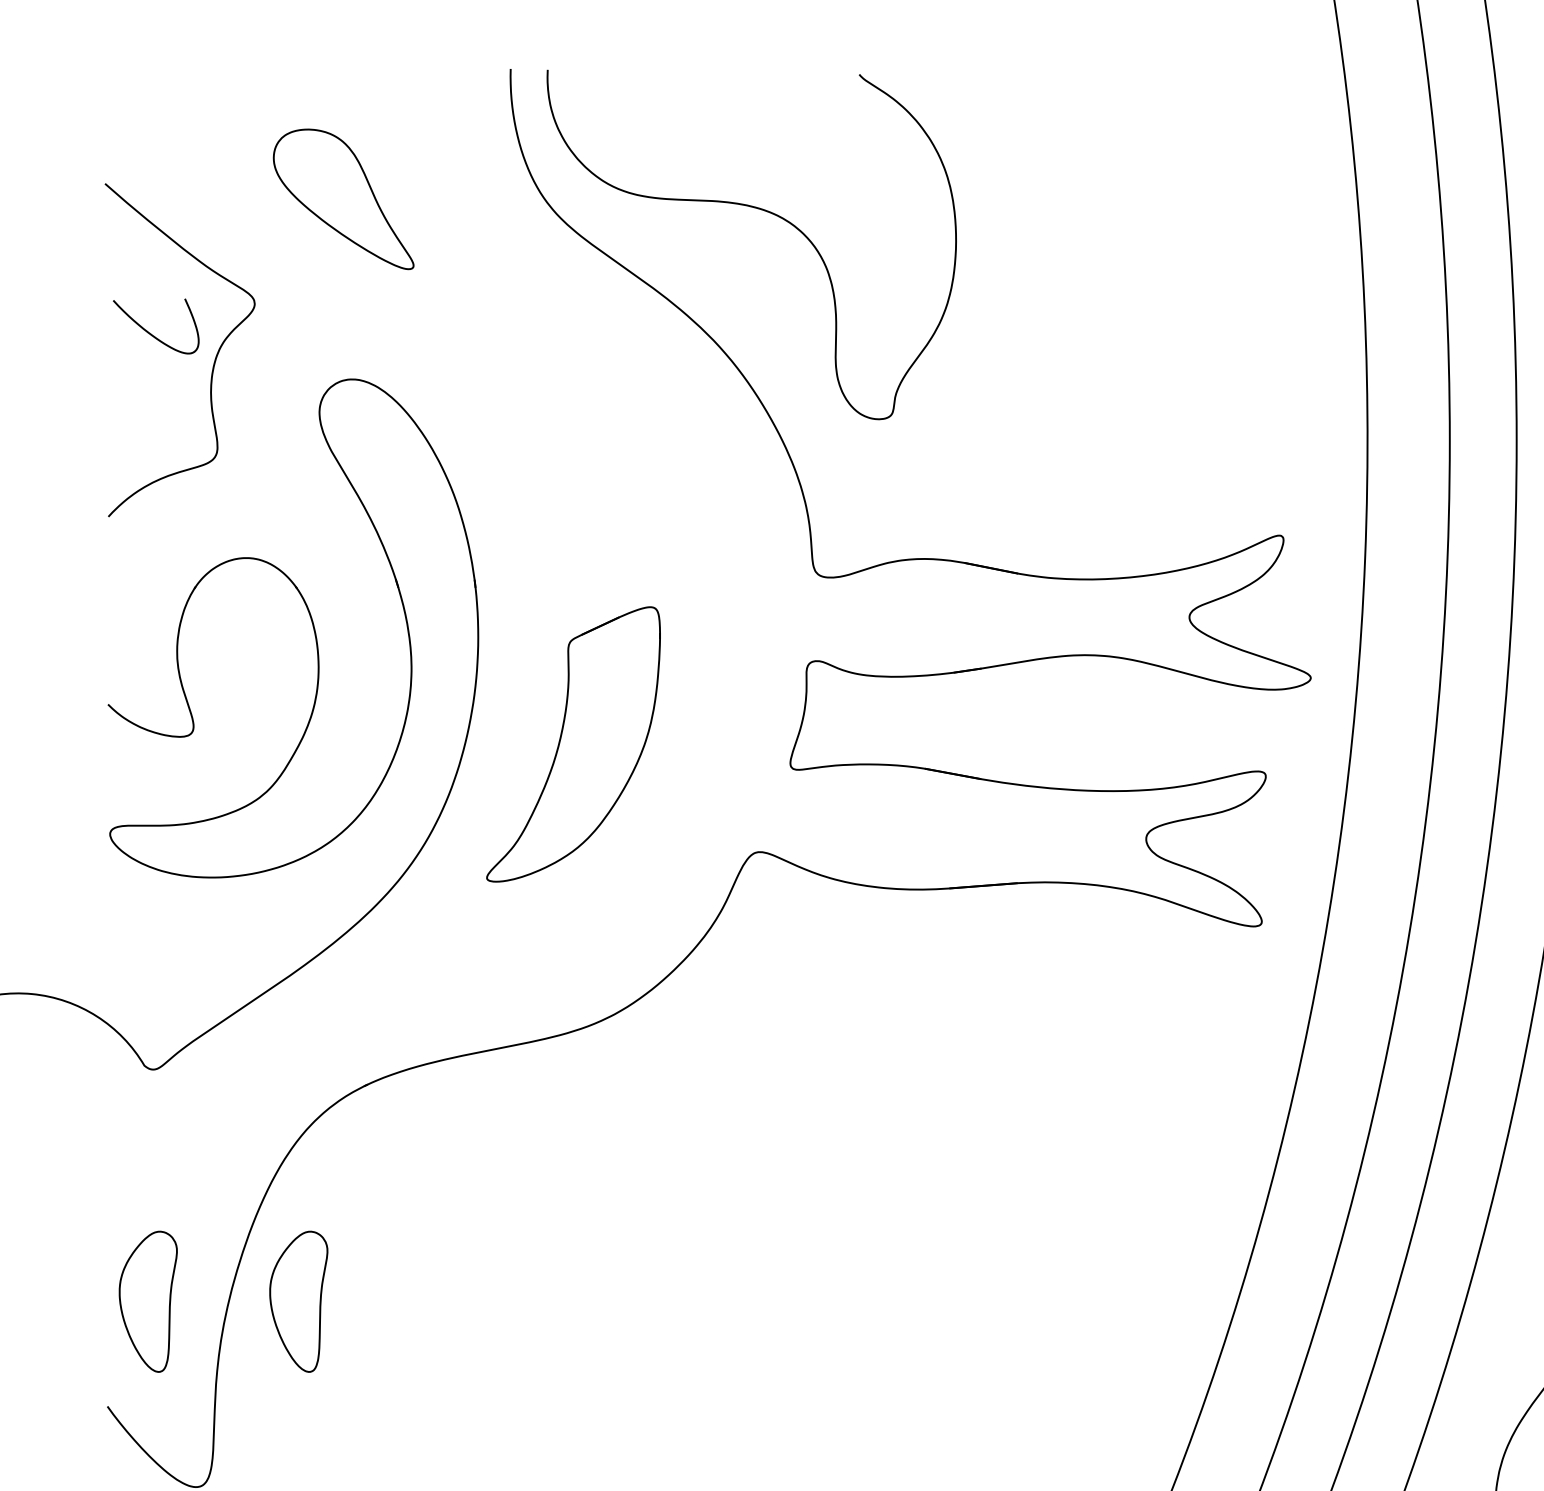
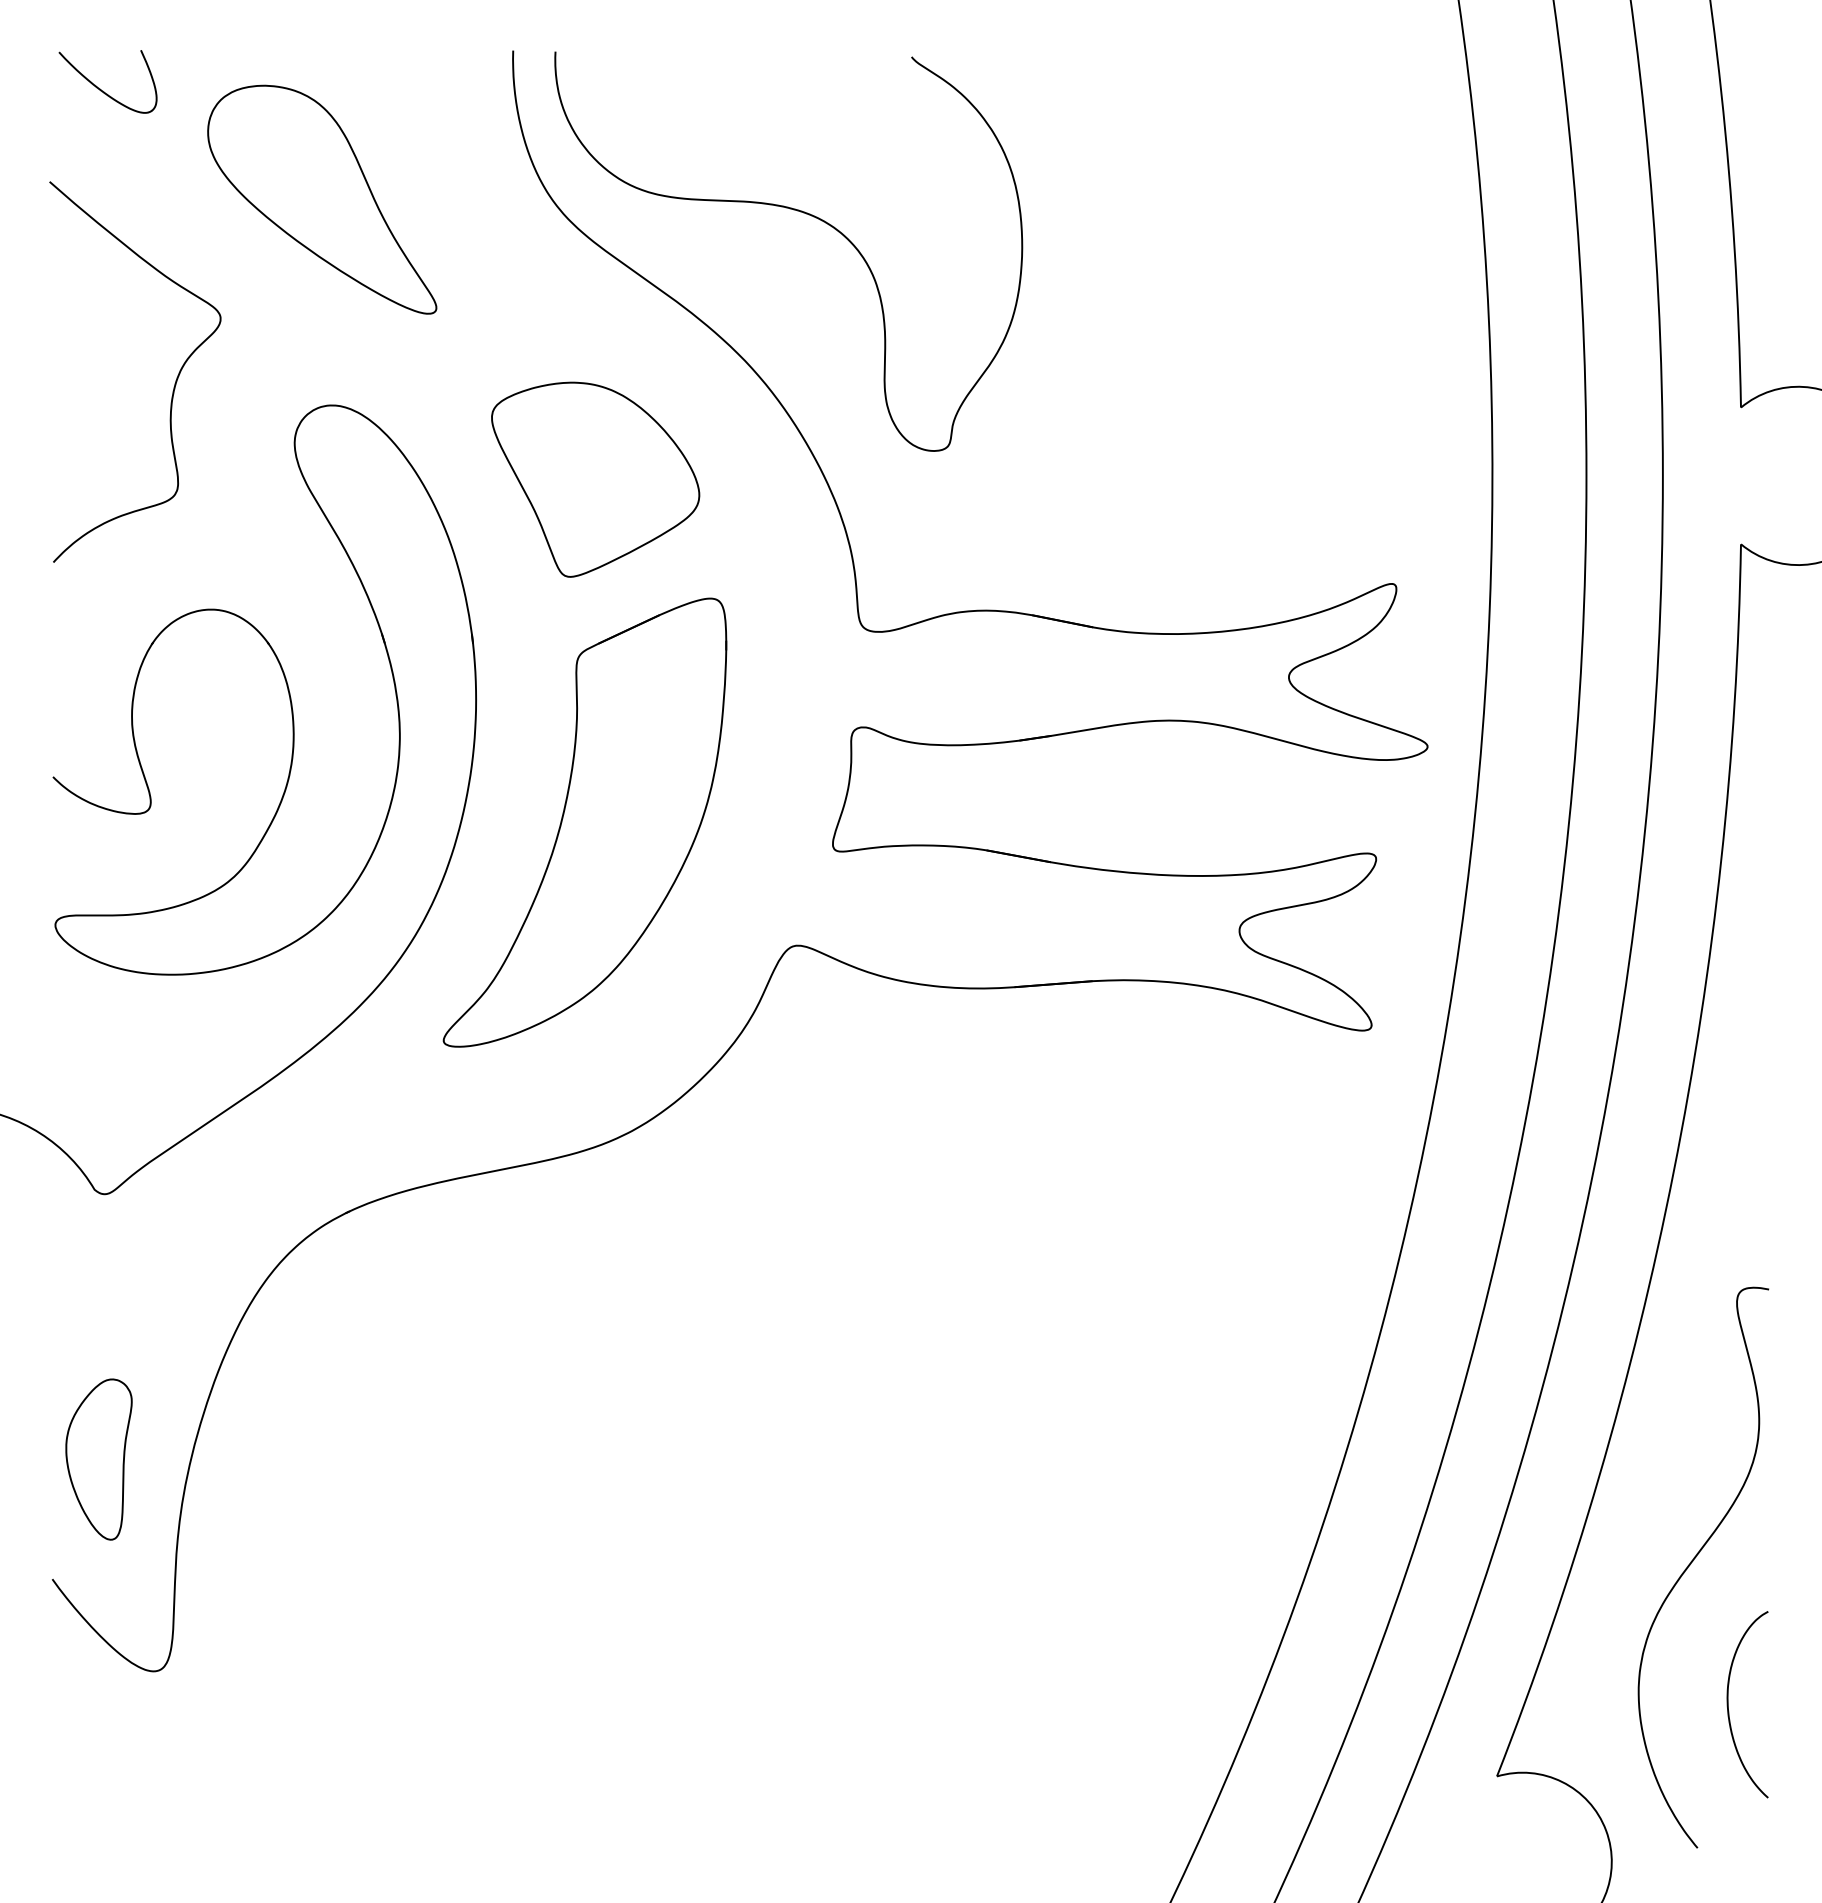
part: (343, 199) -> (322, 199), size x1.43
curve: (149, 332) -> (100, 88), moved
part: (582, 444) -> (595, 479), added
part: (573, 744) -> (584, 822), size x1.43
part: (298, 1301) -> (270, 1459), removed

